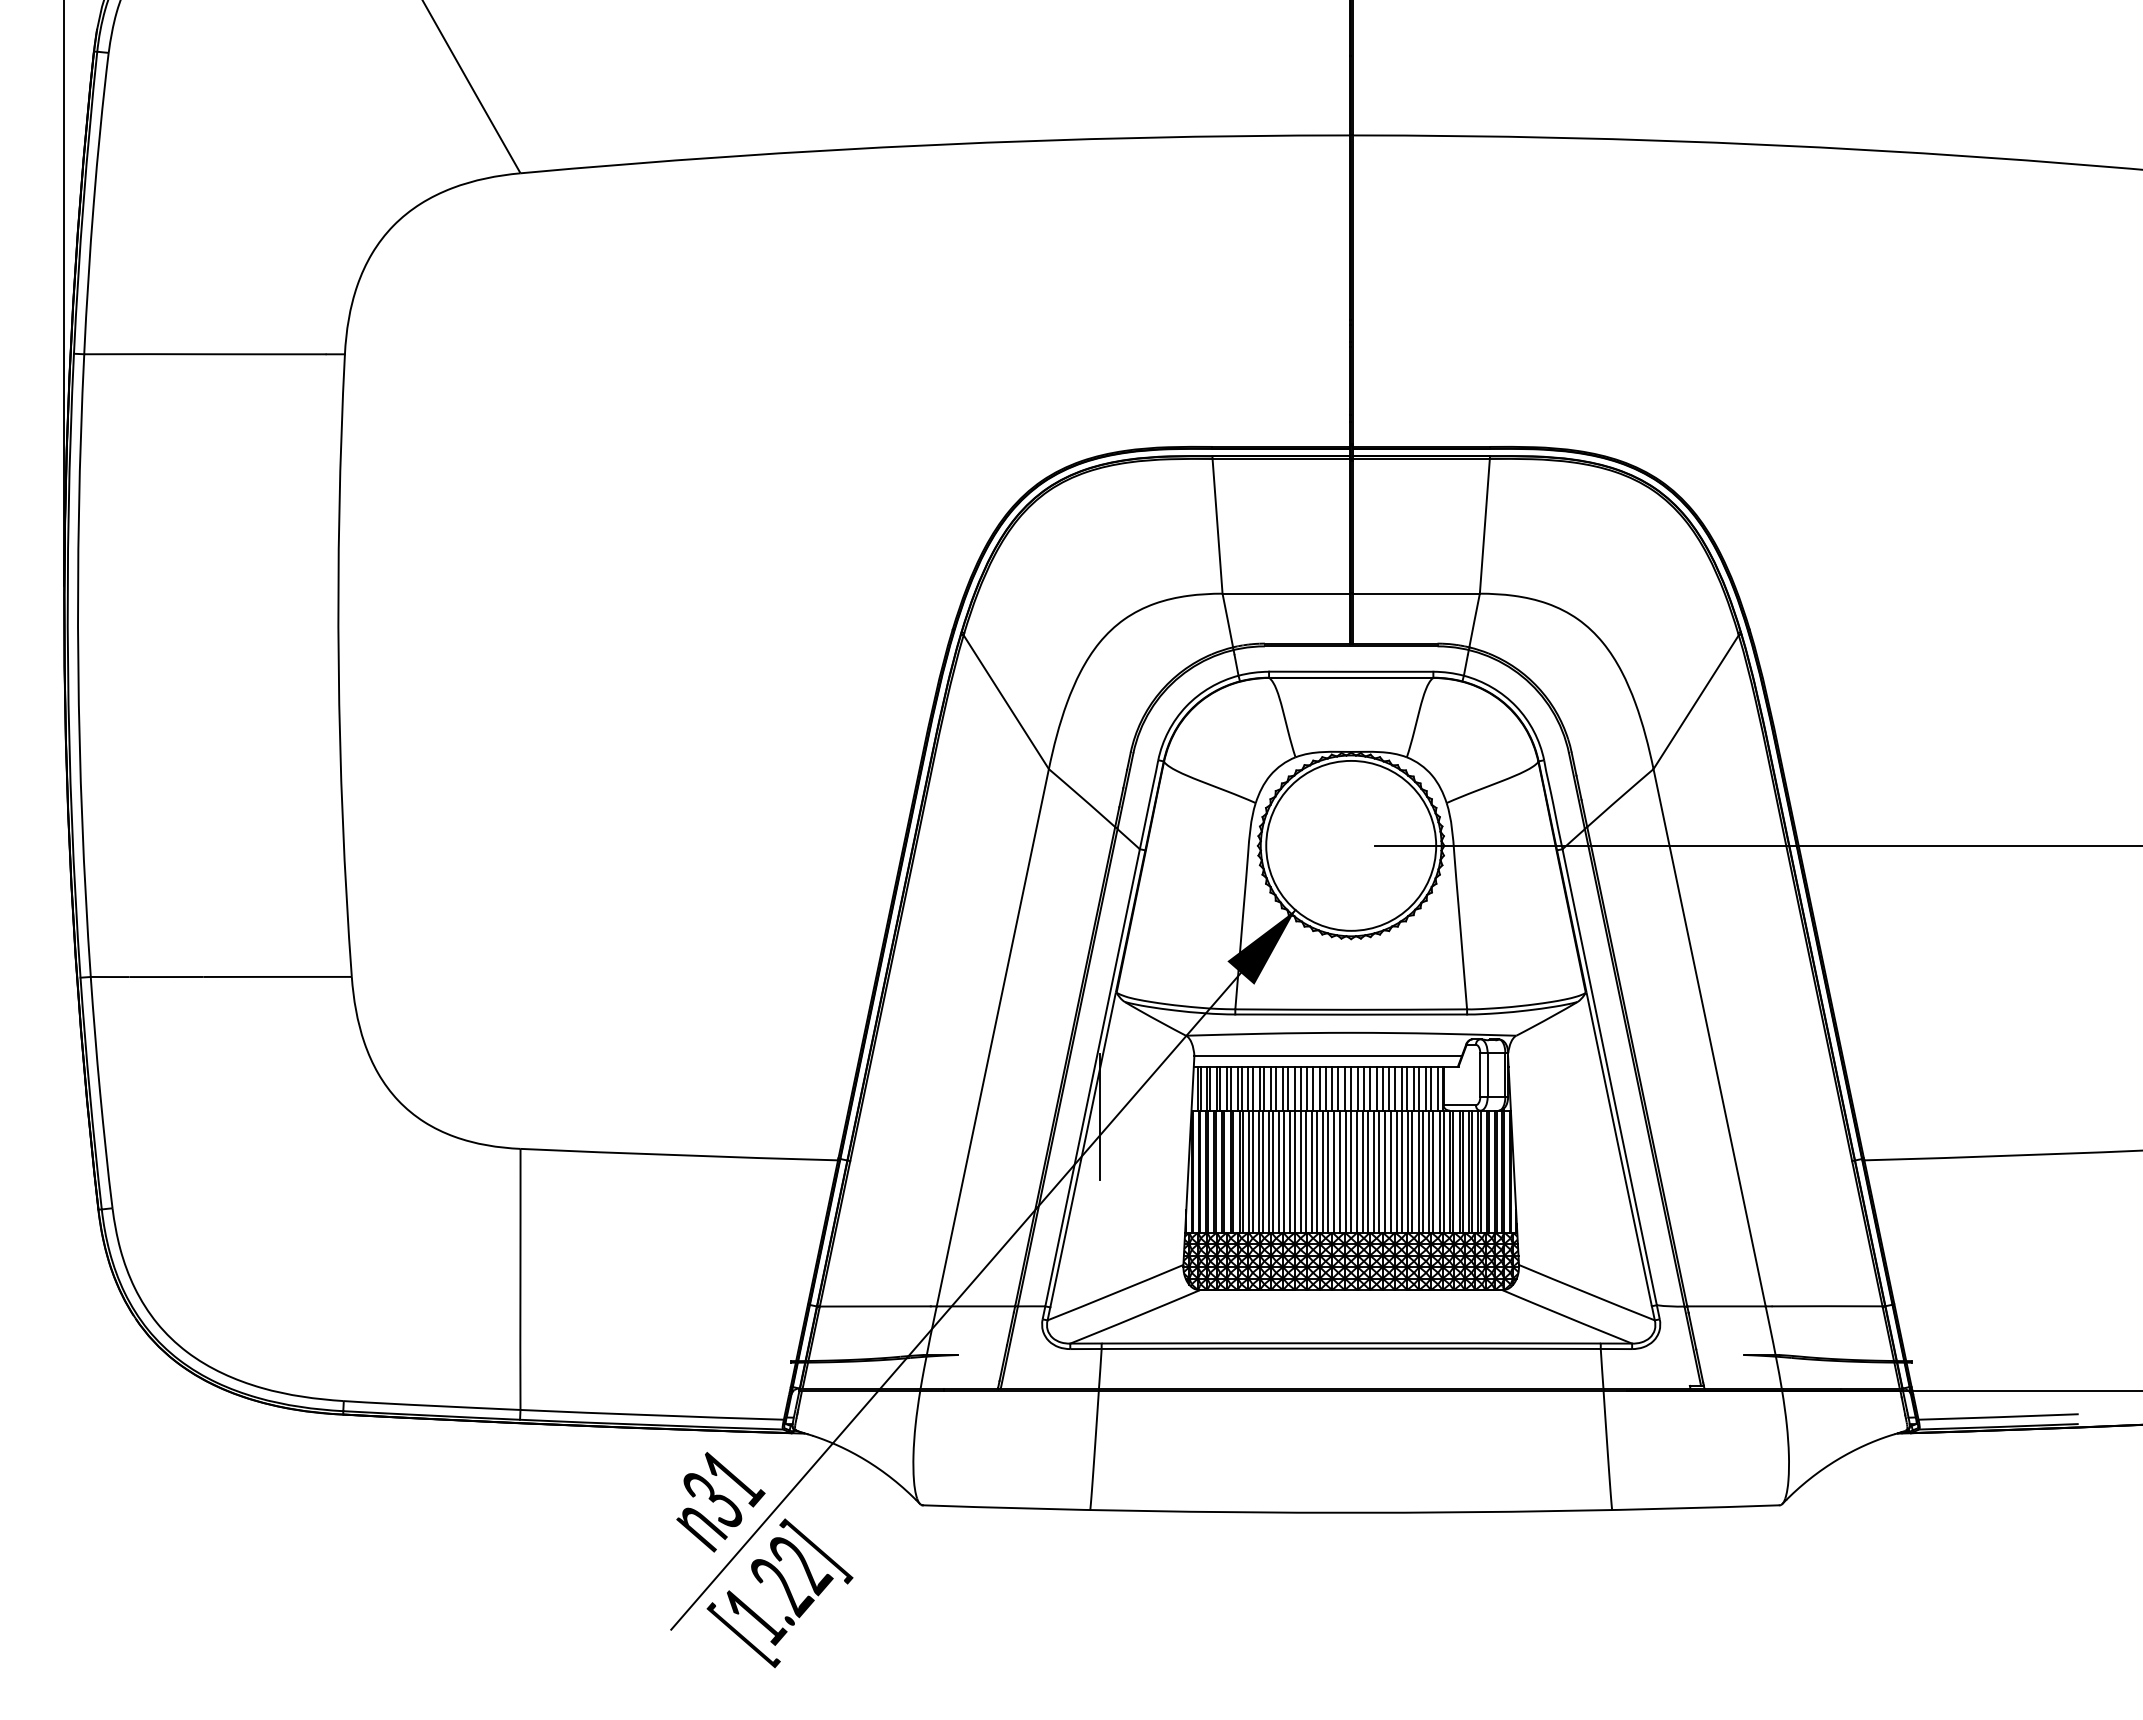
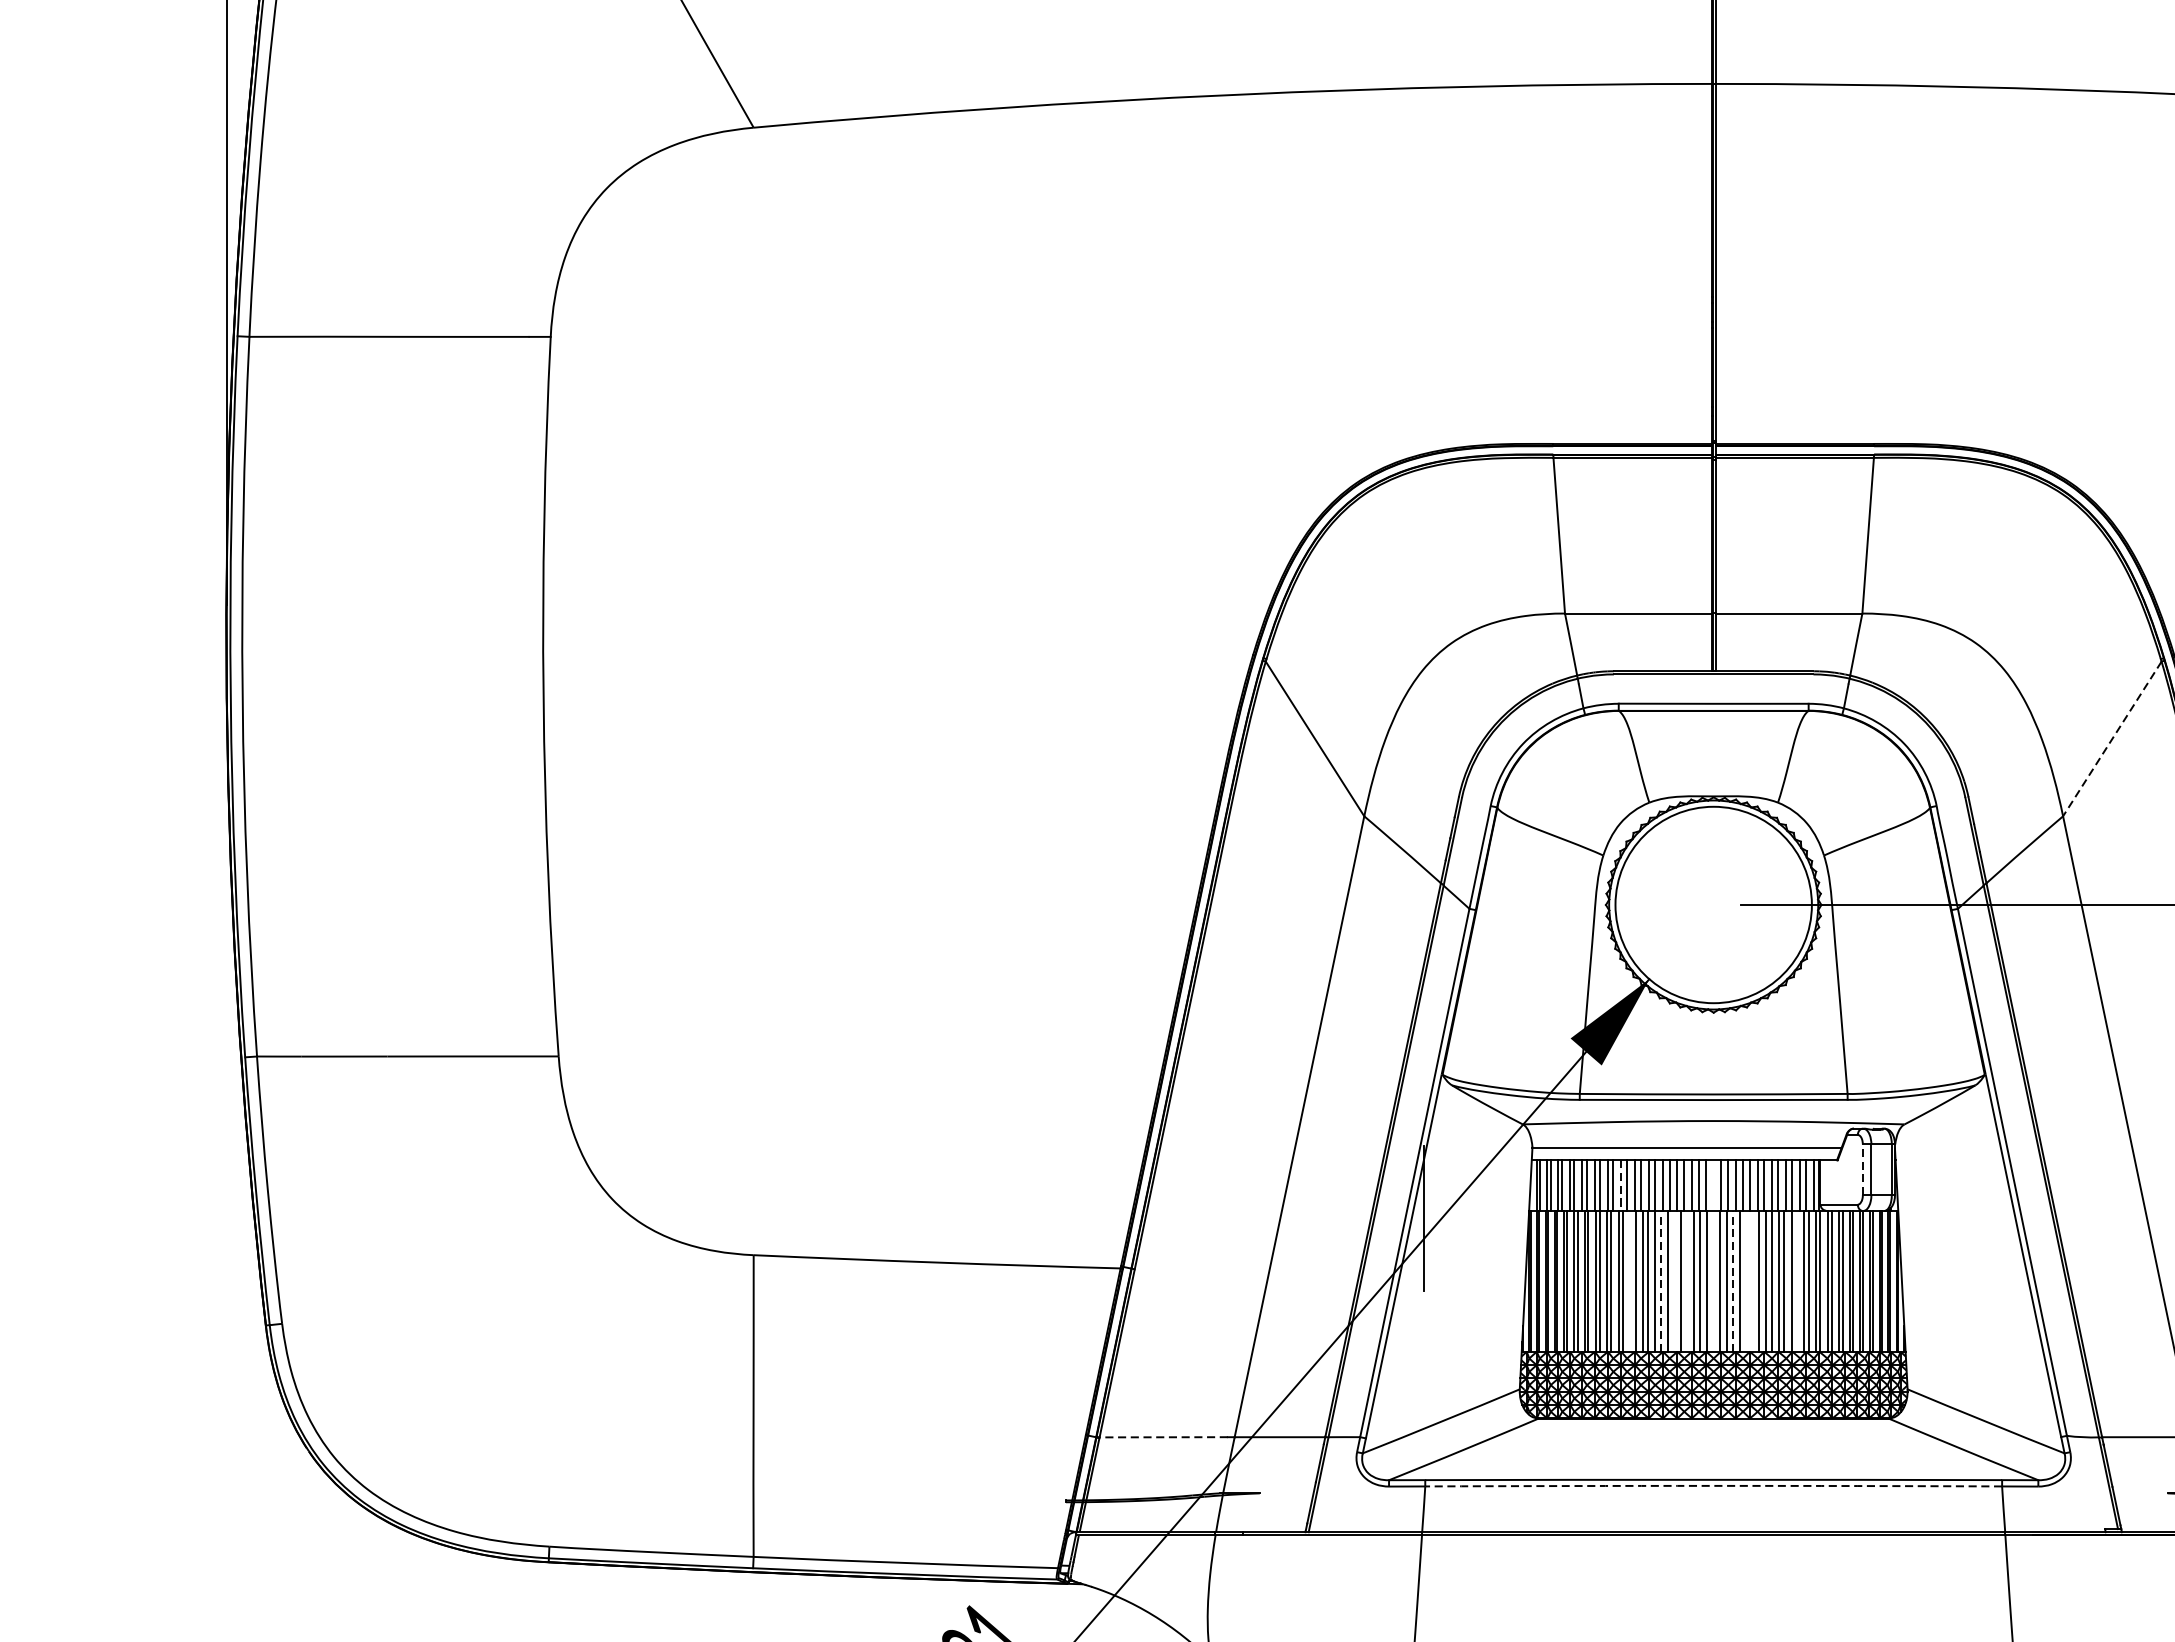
line: (1695, 702) -> (2111, 739), solid -> dashed
line: (1480, 1075) -> (1863, 1170), solid -> dashed
line: (1271, 1088) -> (1621, 1185), solid -> dashed
line: (1351, 1149) -> (1714, 1255), removed
line: (1279, 1171) -> (1630, 1281), removed
line: (1305, 1171) -> (1660, 1281), solid -> dashed
line: (1316, 1171) -> (1673, 1281), removed
line: (1328, 1171) -> (1687, 1281), removed
line: (1368, 1171) -> (1733, 1281), solid -> dashed
line: (1379, 1171) -> (1746, 1281), removed
line: (1385, 1171) -> (1753, 1281), removed
line: (1423, 1171) -> (1797, 1281), removed
line: (874, 1306) -> (1162, 1437), solid -> dashed
arc: (1351, 1348) -> (1714, 1485), solid -> dashed

